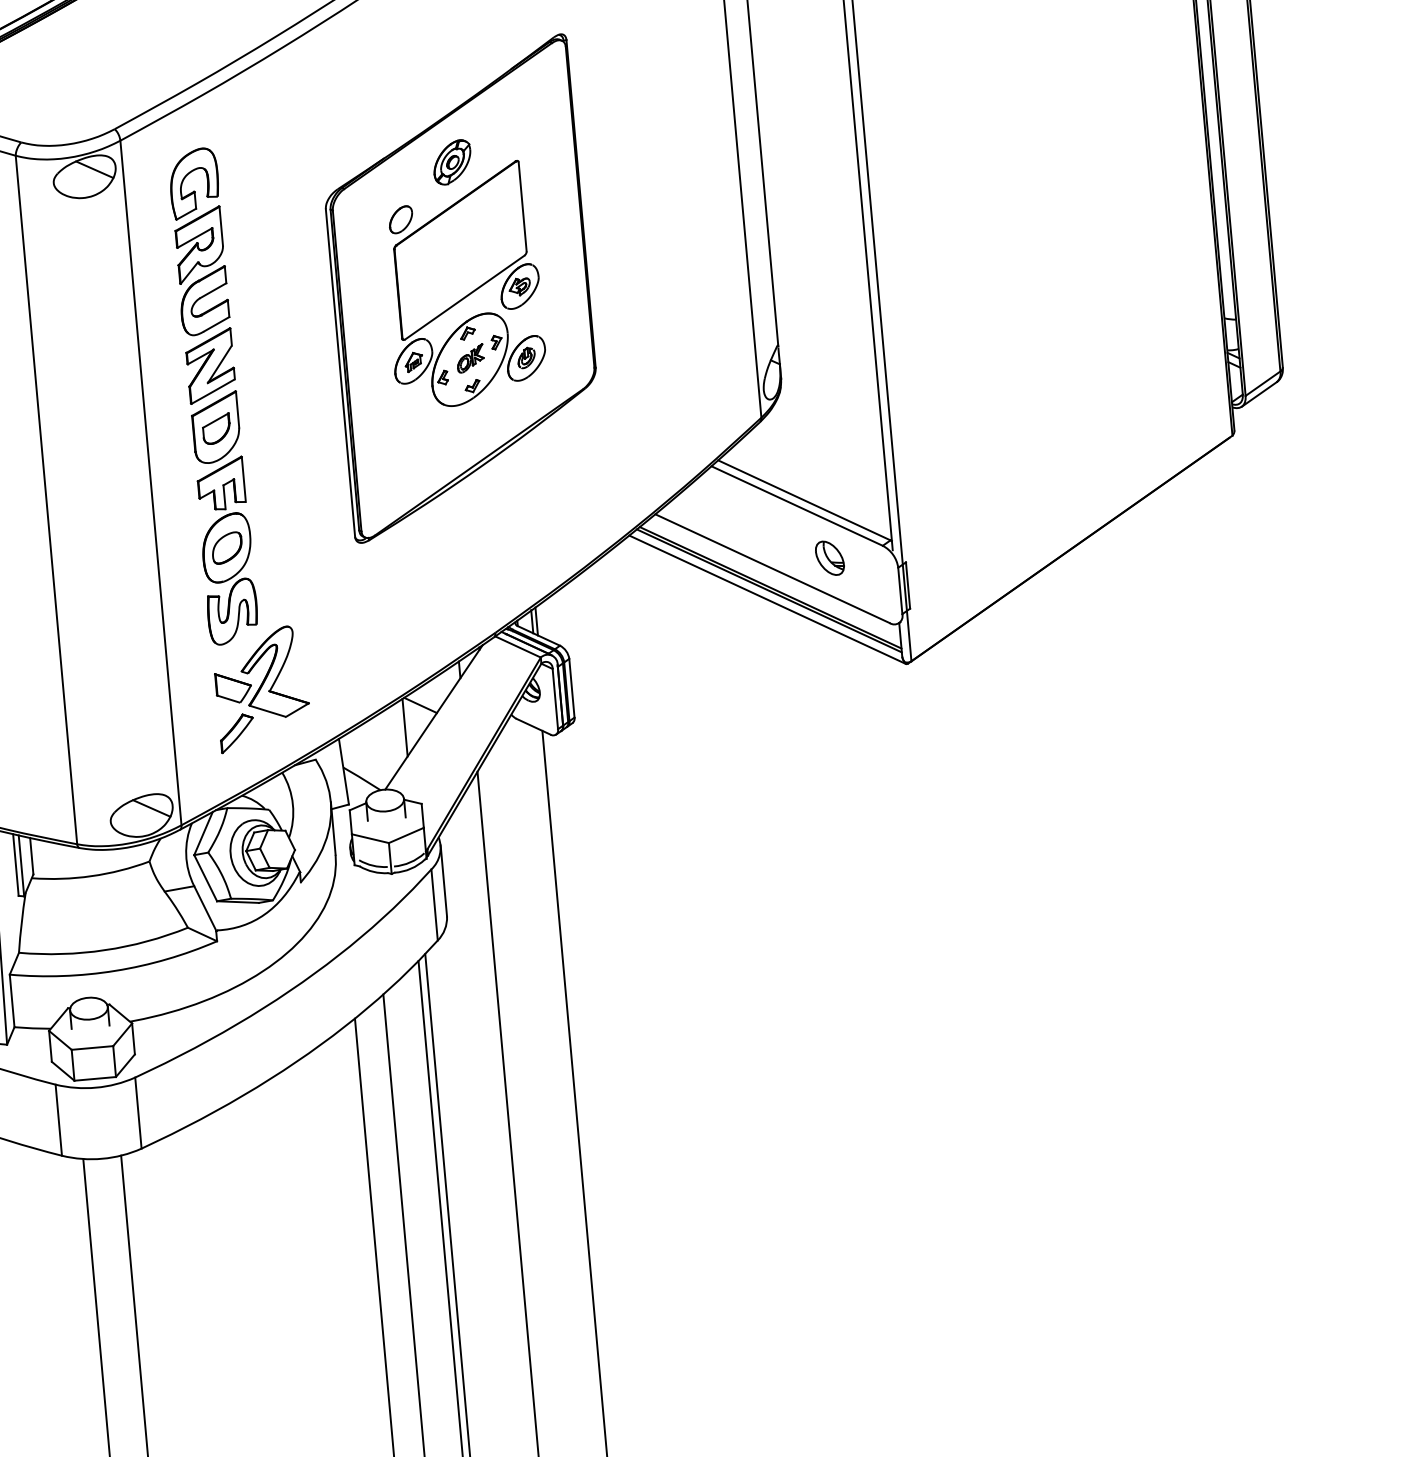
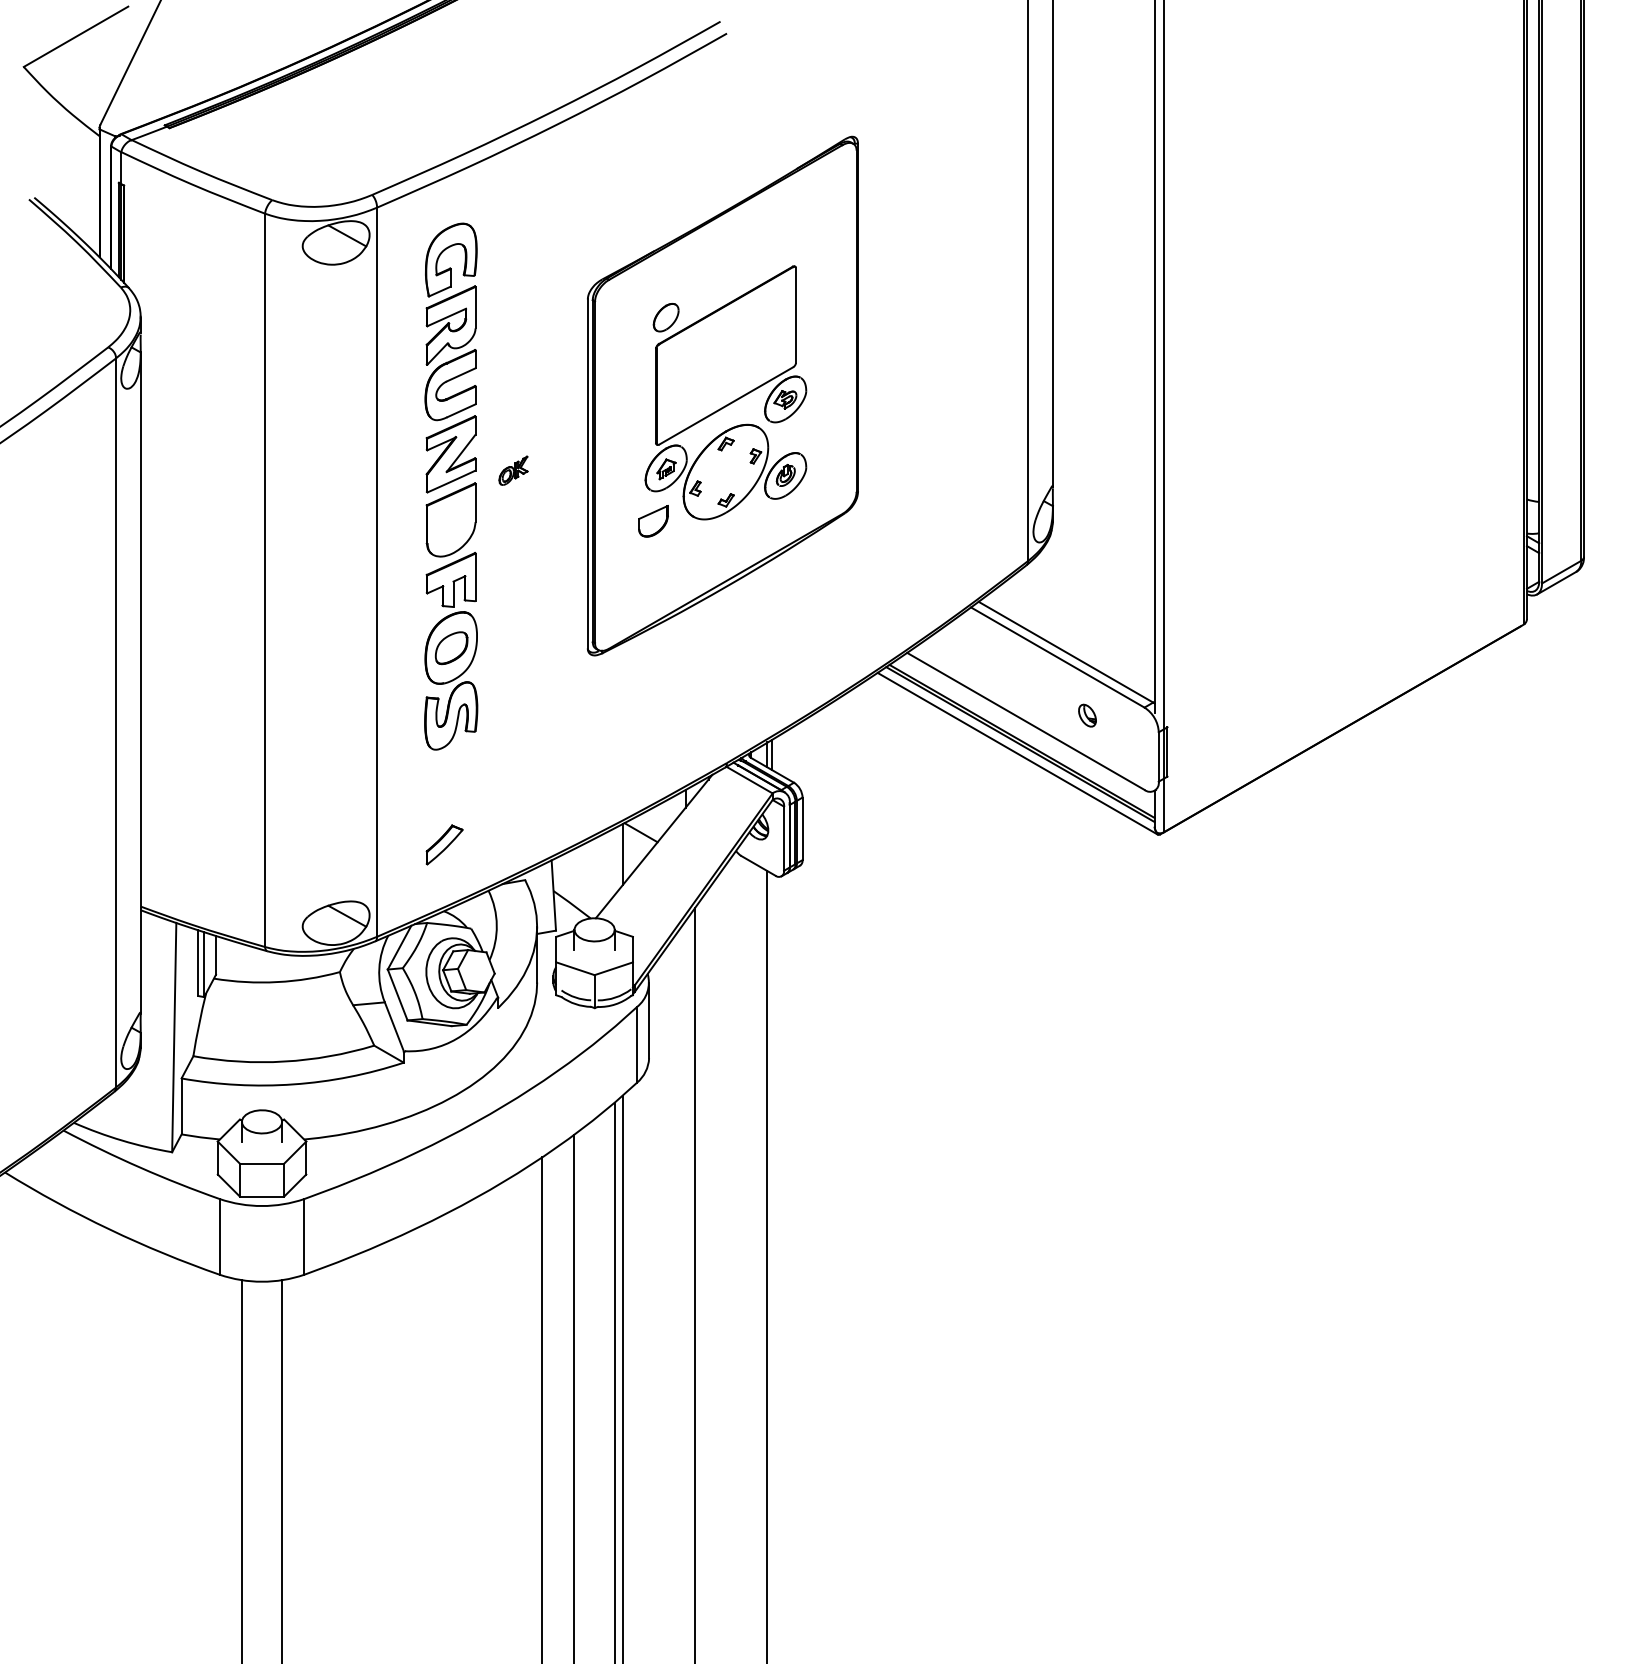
part: (451, 162) -> (725, 261), removed
part: (470, 358) -> (513, 470), moved
part: (216, 429) -> (653, 521), moved
part: (829, 557) -> (1087, 715), size x0.6
part: (260, 674) -> (474, 784), removed

